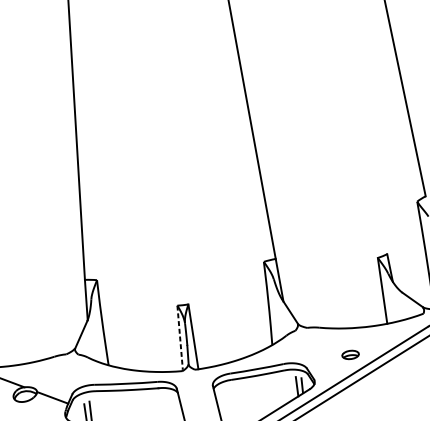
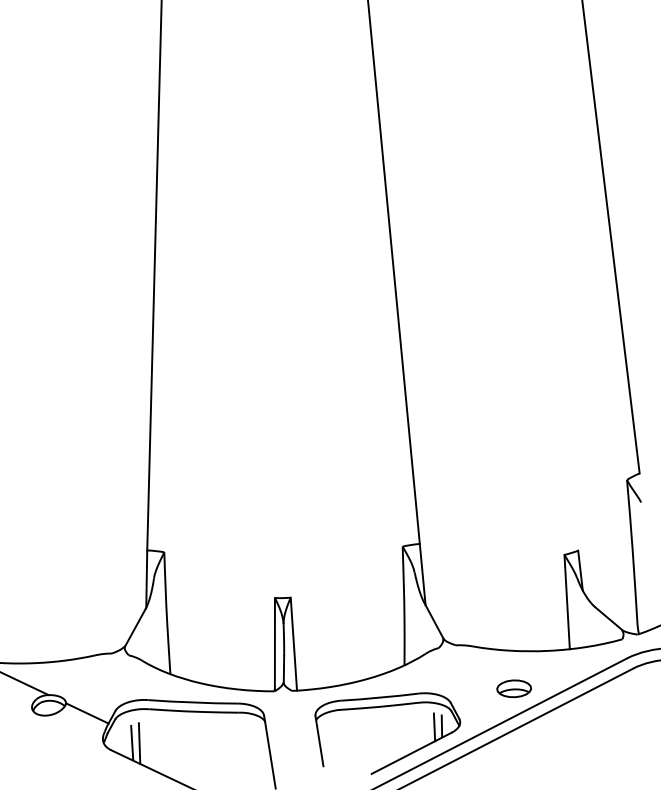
line: (179, 338) -> (274, 644), dashed -> solid
part: (350, 354) -> (513, 688), size x1.43

